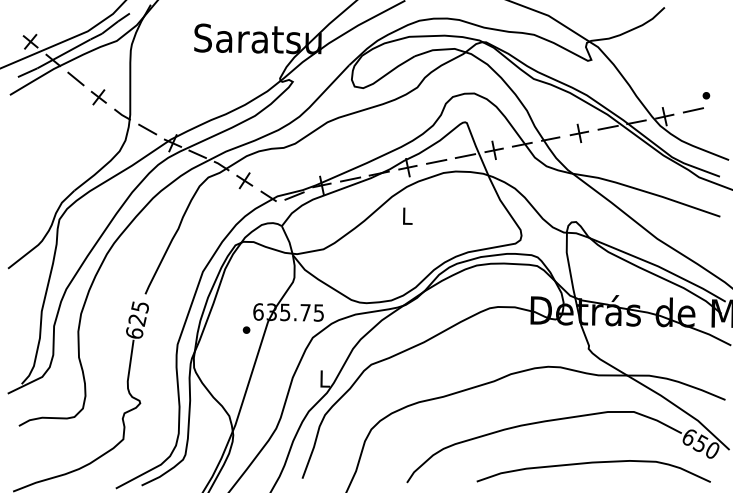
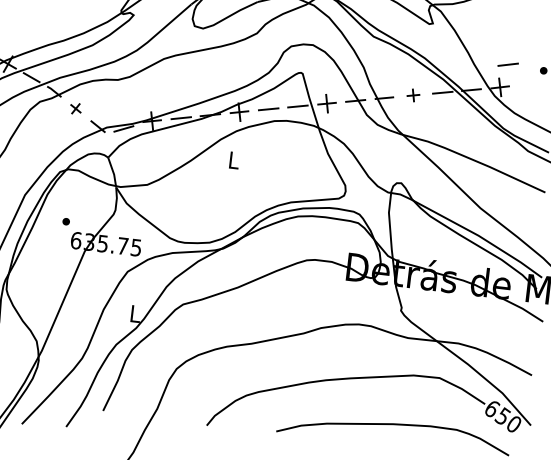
line: (693, 110) -> (508, 64), moved
part: (578, 133) -> (412, 95), size x0.7
part: (244, 180) -> (75, 108), size x0.7
part: (246, 329) -> (66, 221), moved

